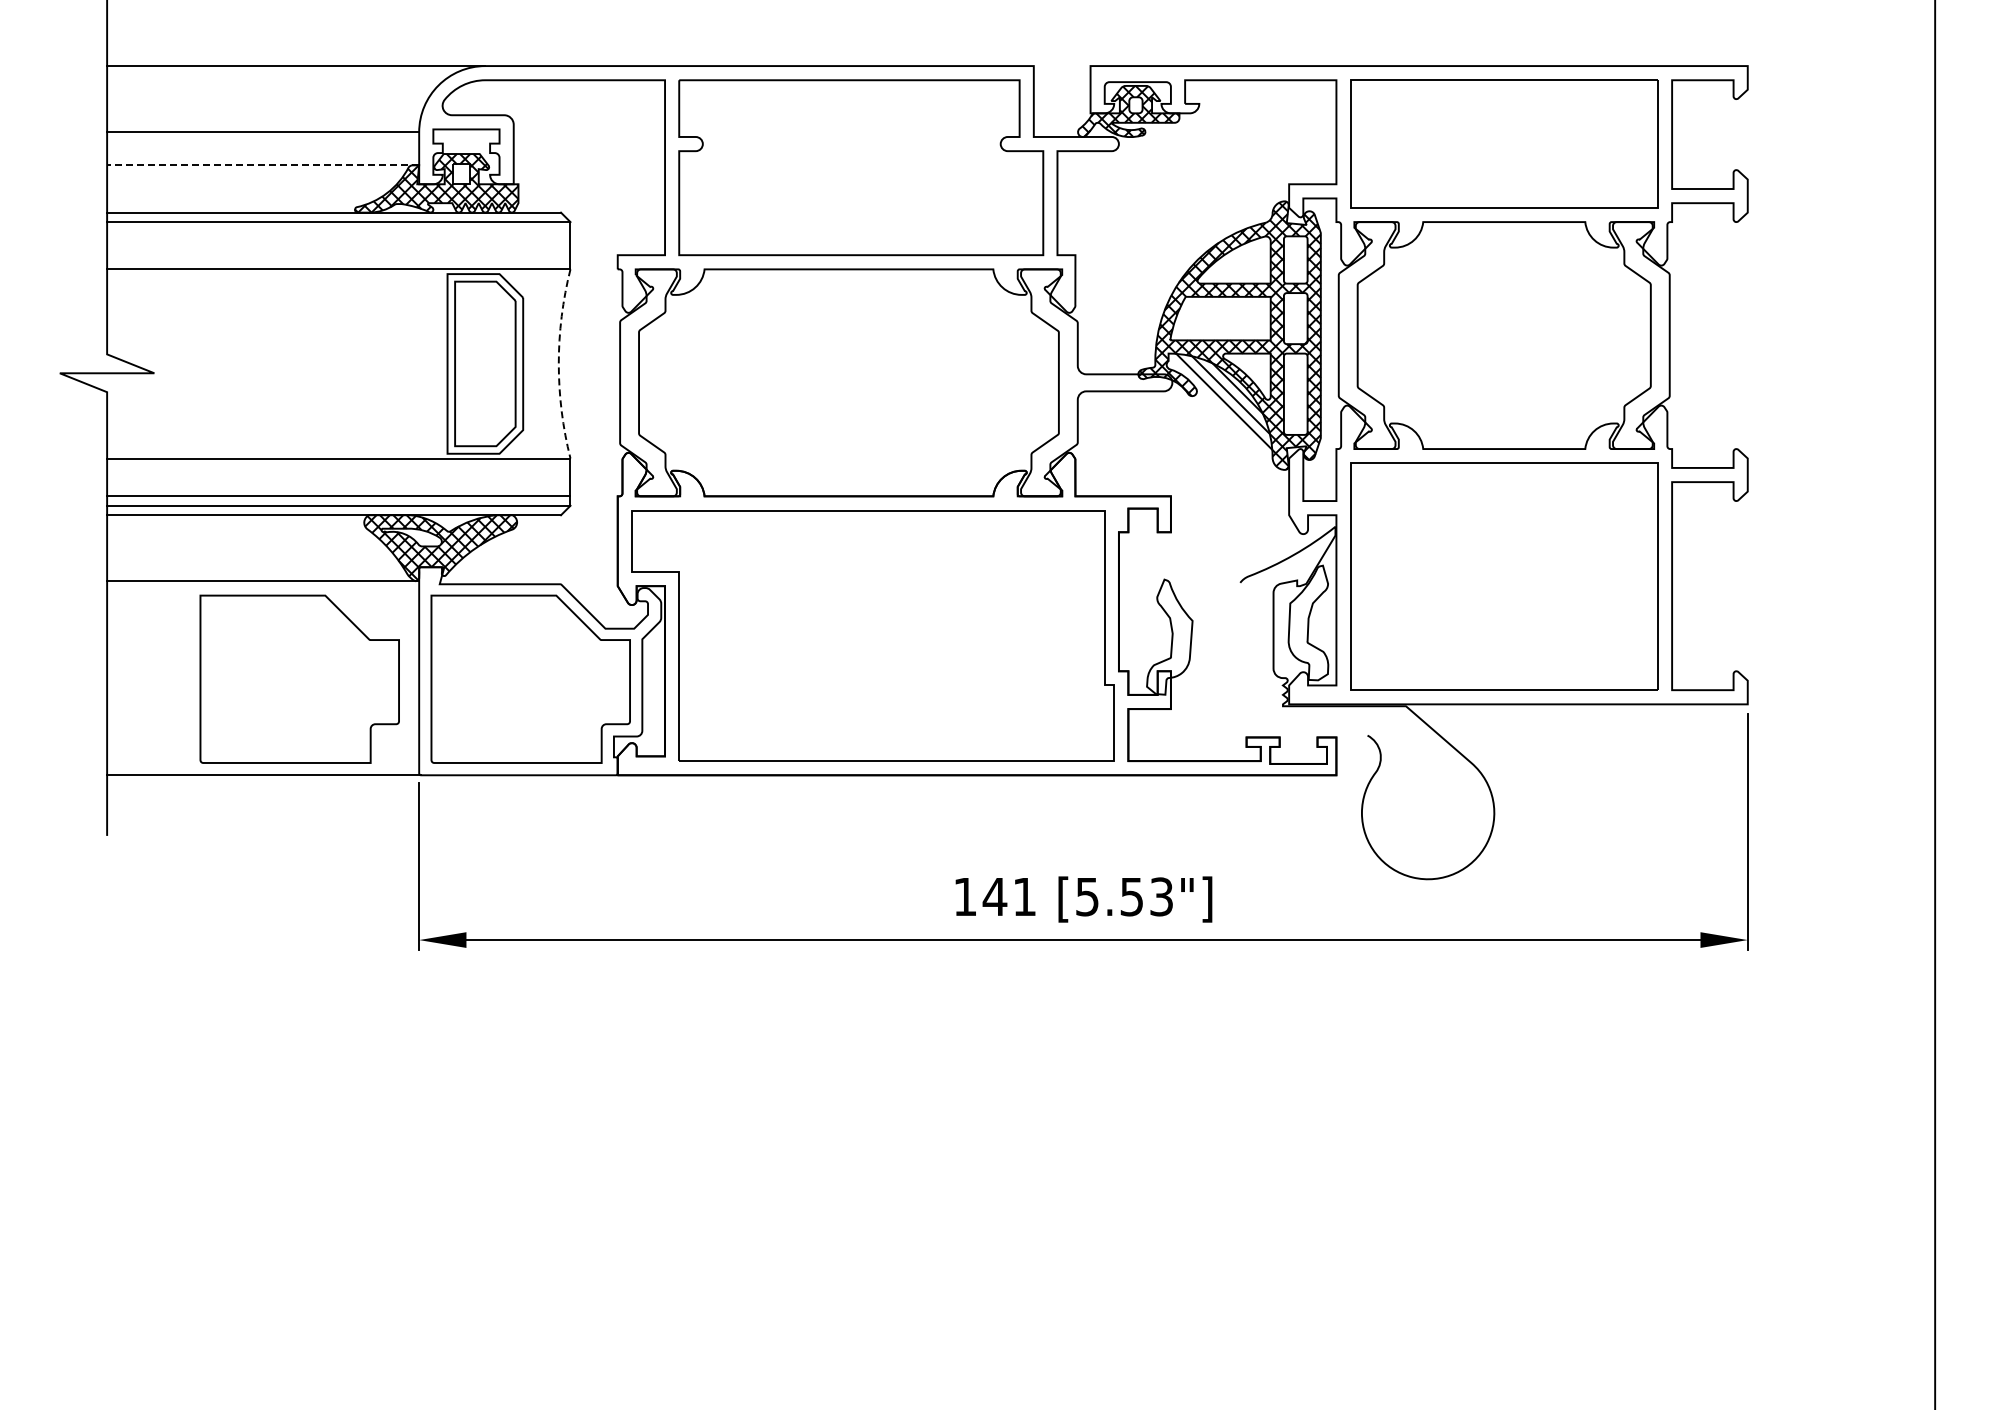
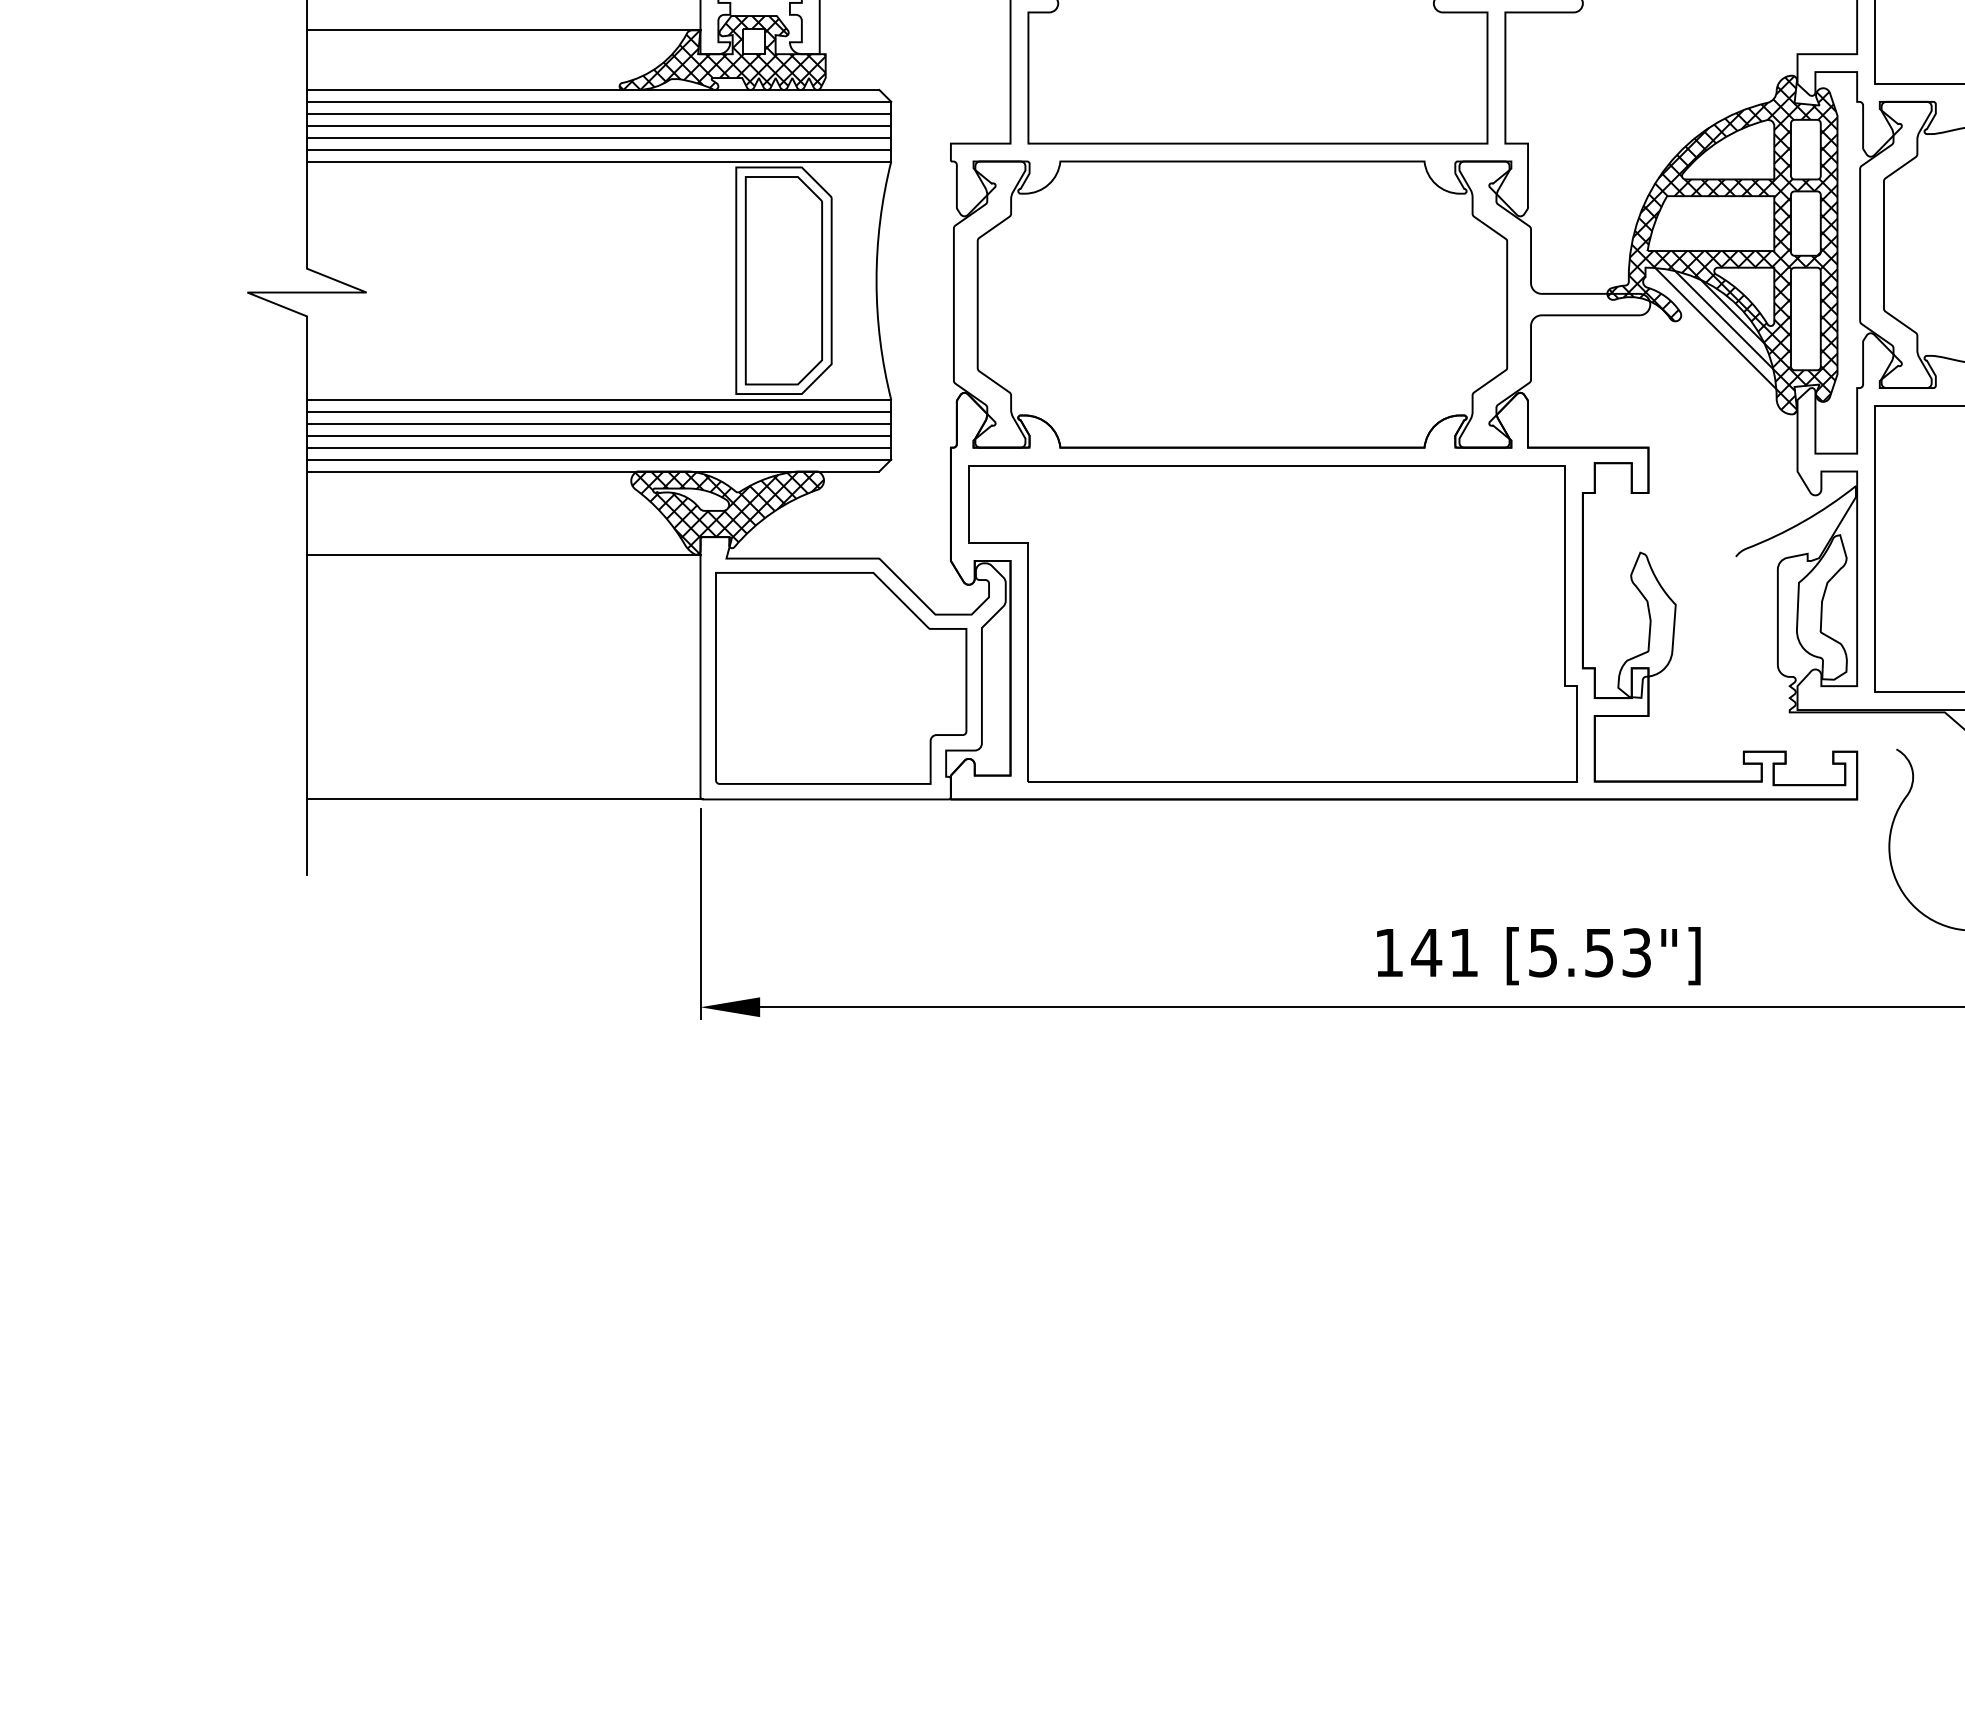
line: (262, 165) -> (502, 30), dashed -> solid
line: (338, 231) -> (598, 113), added
line: (338, 241) -> (598, 126), added
line: (338, 250) -> (598, 137), added
line: (338, 259) -> (598, 149), added
arc: (558, 363) -> (876, 280), dashed -> solid
line: (338, 467) -> (598, 411), added
line: (338, 477) -> (598, 423), added
line: (338, 486) -> (598, 435), added
part: (299, 678) -> (549, 677), removed

